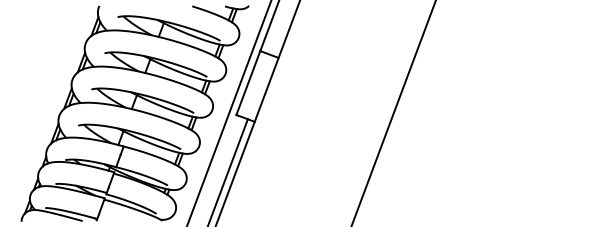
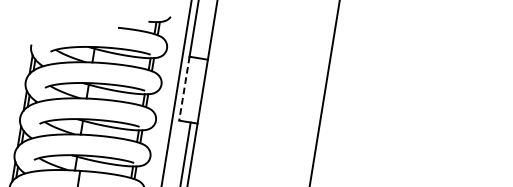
line: (248, 83) -> (184, 89), solid -> dashed

